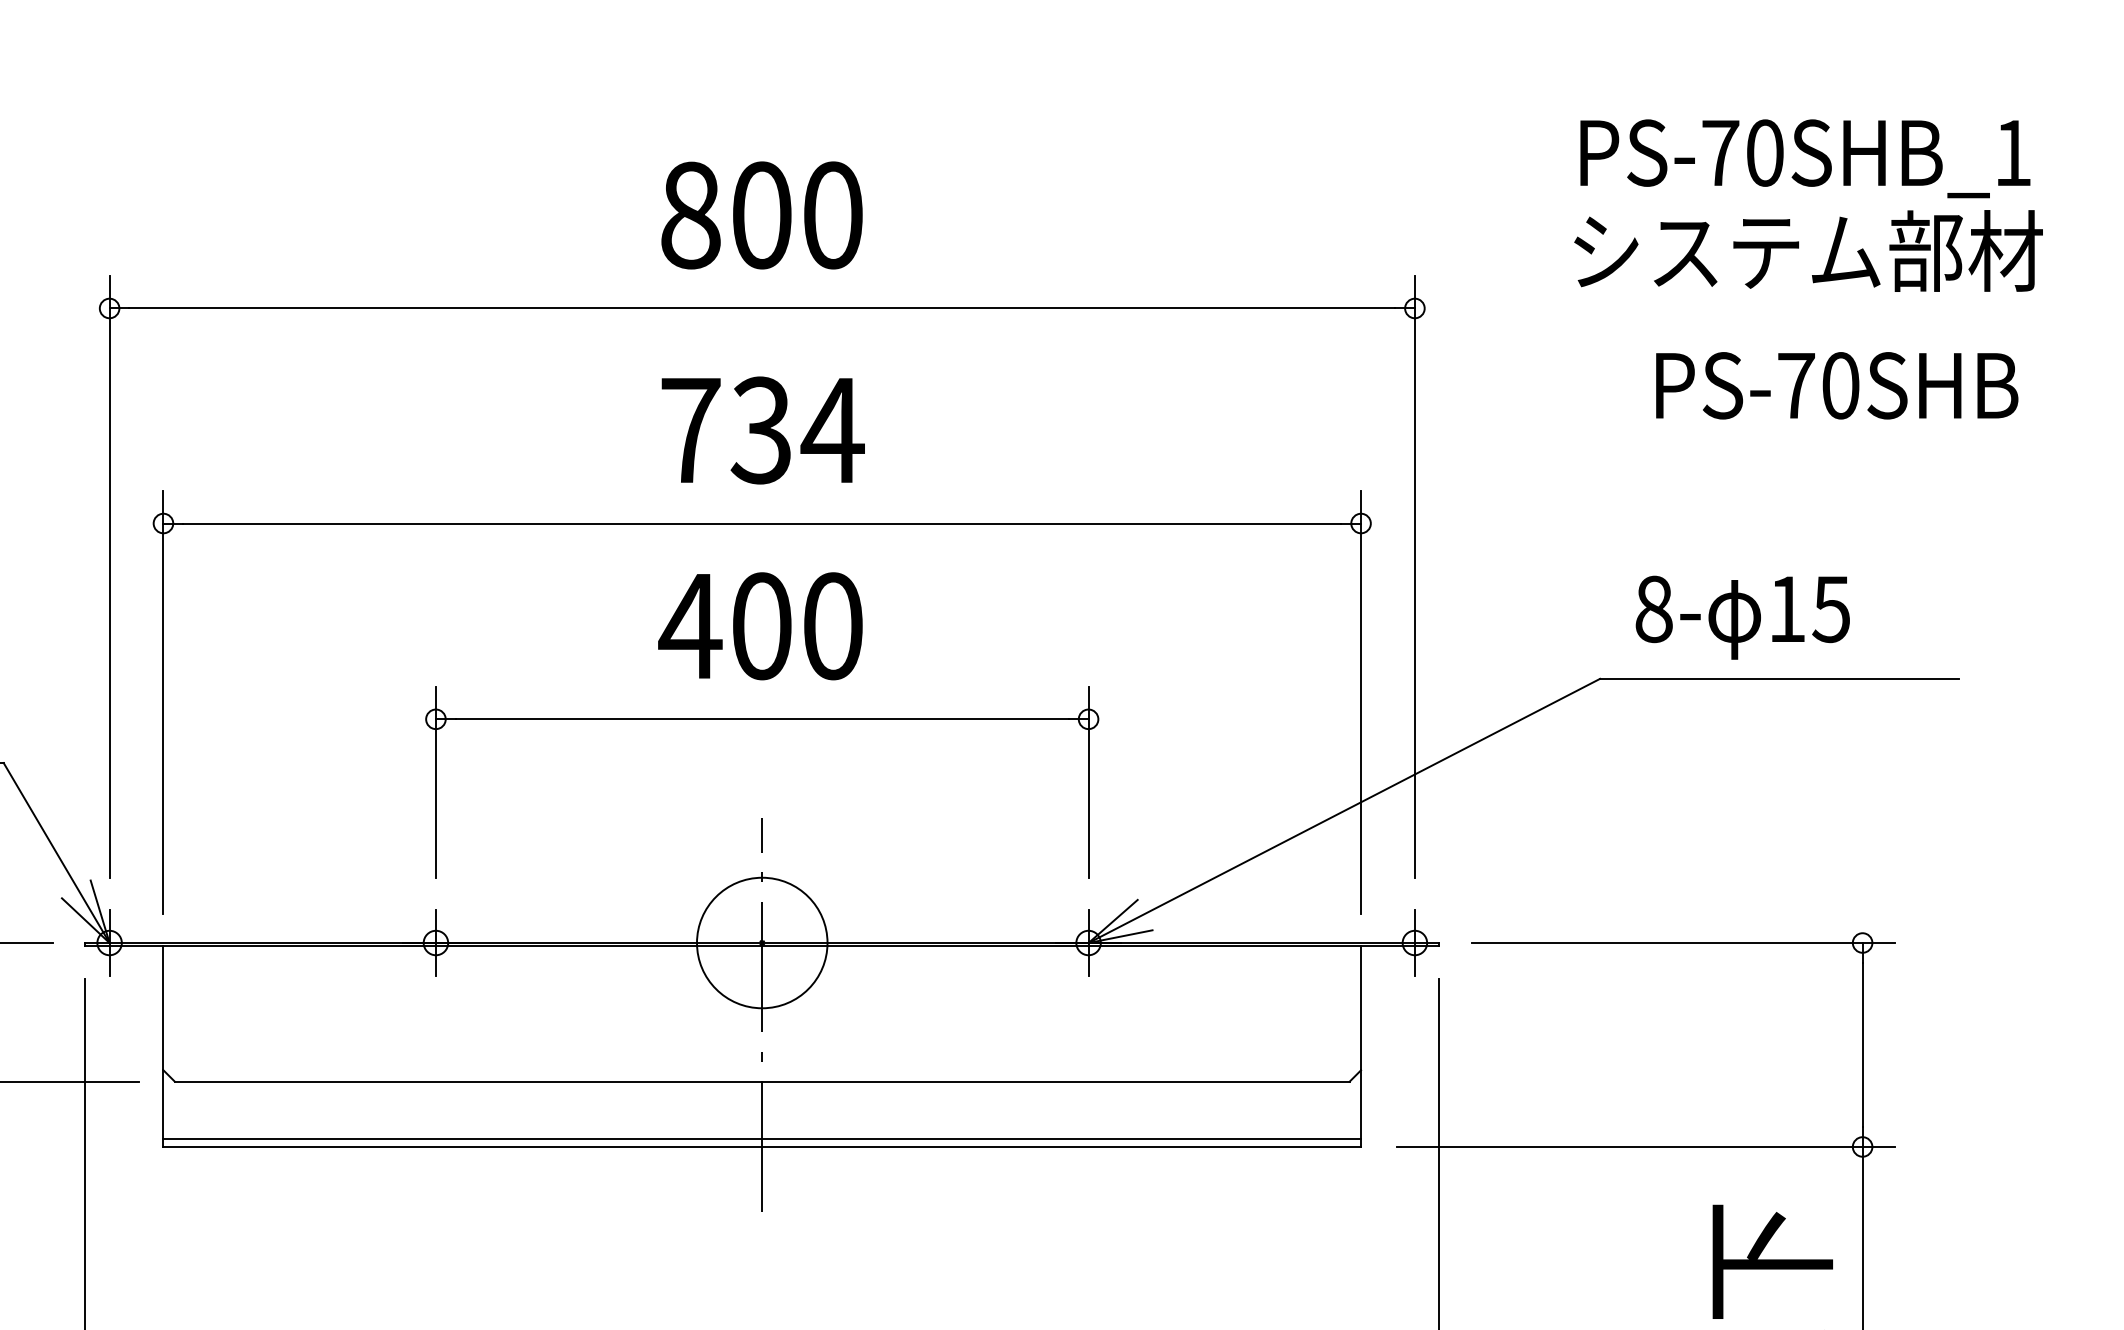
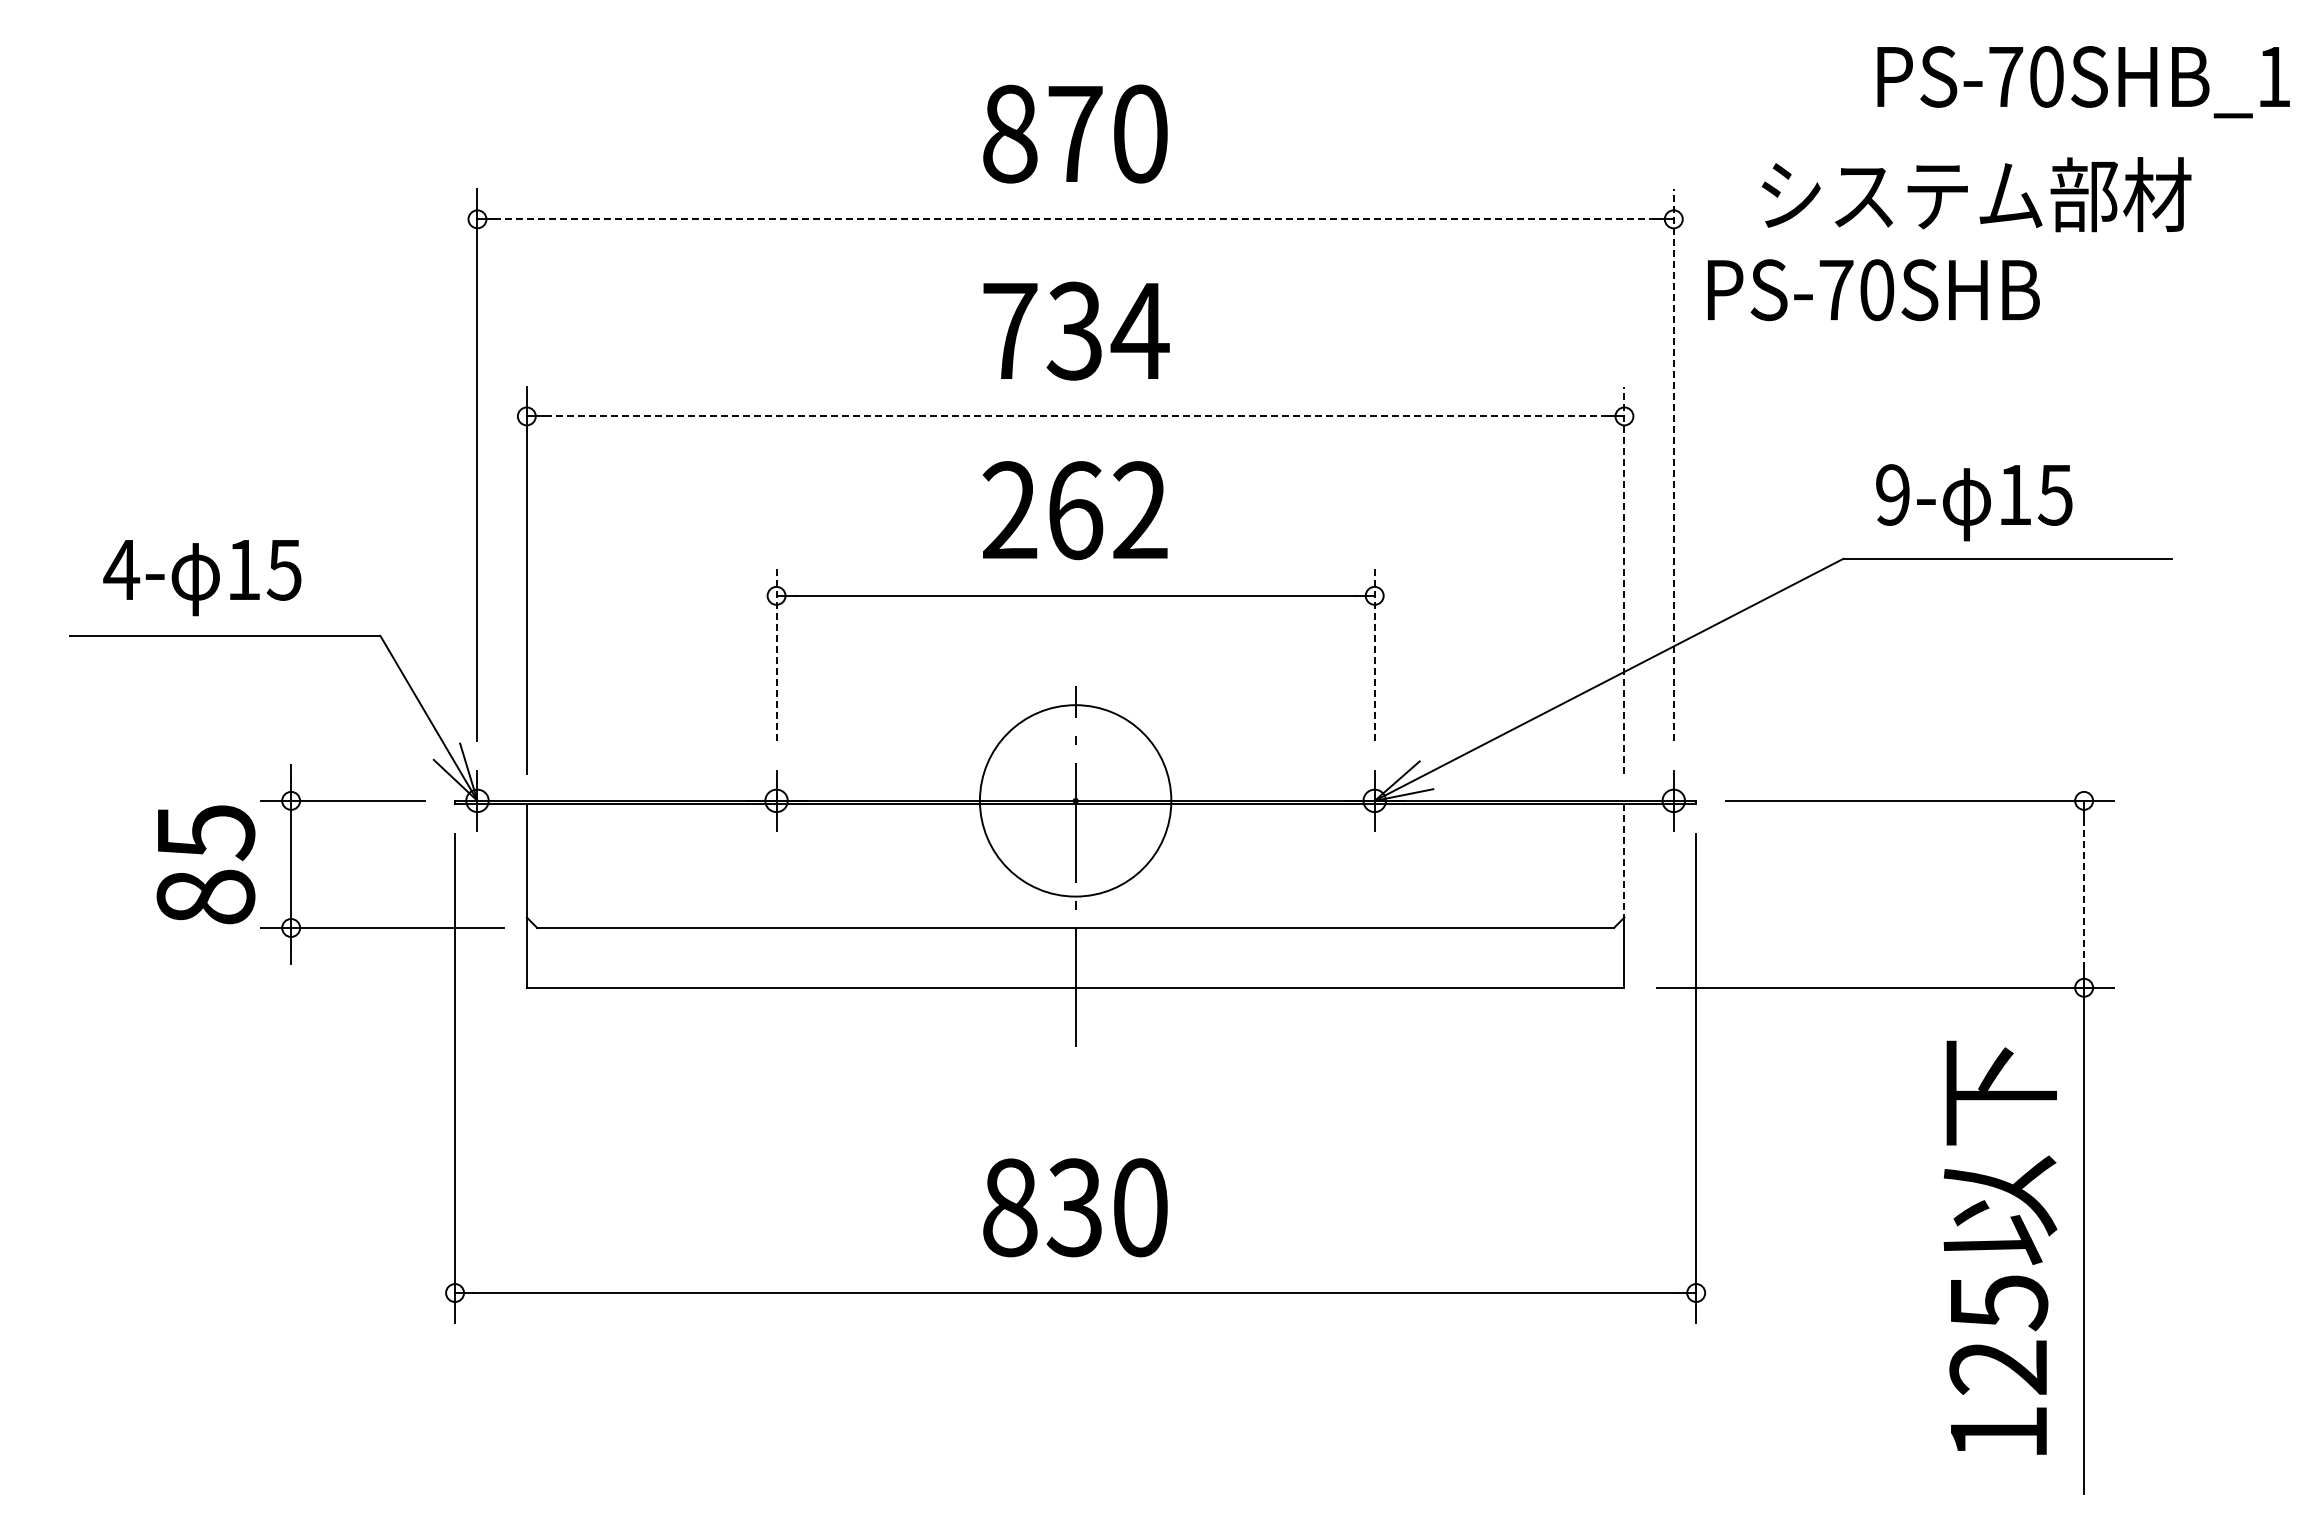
text: (1805, 159) -> (2083, 82), moved
text: (762, 214) -> (1075, 133), 800 -> 870
text: (1808, 250) -> (1976, 194), moved
line: (762, 308) -> (1075, 219), solid -> dashed
text: (1836, 386) -> (1873, 290), moved
line: (762, 523) -> (1075, 416), solid -> dashed
line: (1414, 577) -> (1673, 465), solid -> dashed
text: (1654, 608) -> (1893, 494), 8- -> 9-
text: (759, 626) -> (1073, 510), 400 -> 262
line: (1361, 702) -> (1624, 580), solid -> dashed
line: (435, 782) -> (776, 653), solid -> dashed
line: (1088, 782) -> (1374, 653), solid -> dashed
circle: (762, 942) -> (1075, 800), size x1.6
line: (1361, 1008) -> (1624, 860), solid -> dashed
line: (1863, 1045) -> (2084, 894), solid -> dashed
line: (762, 1138) -> (1075, 980), removed

